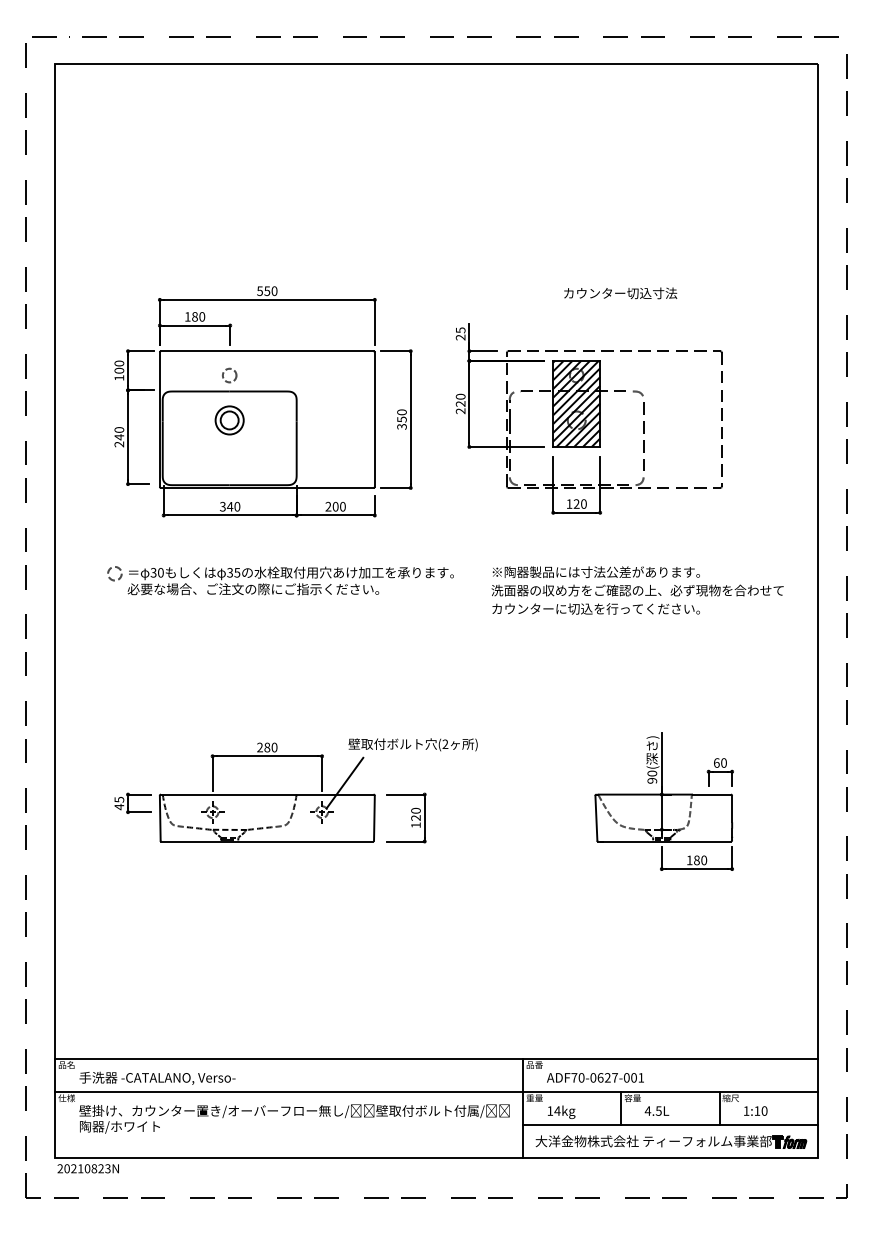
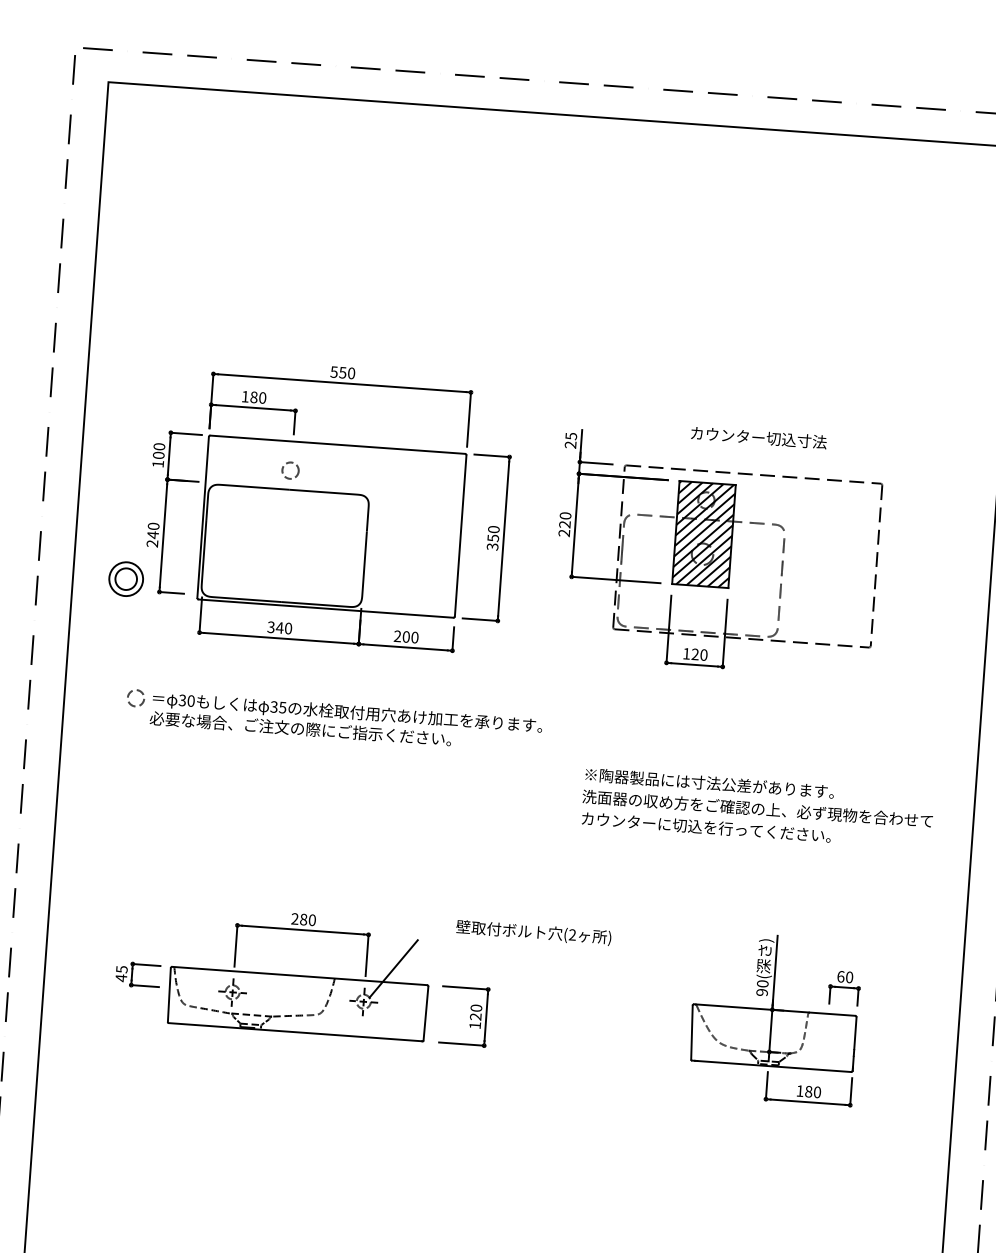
text: (620, 293) -> (758, 437), moved
part: (229, 420) -> (125, 579), moved
text: (637, 590) -> (757, 808), moved
text: (412, 744) -> (533, 932), moved

